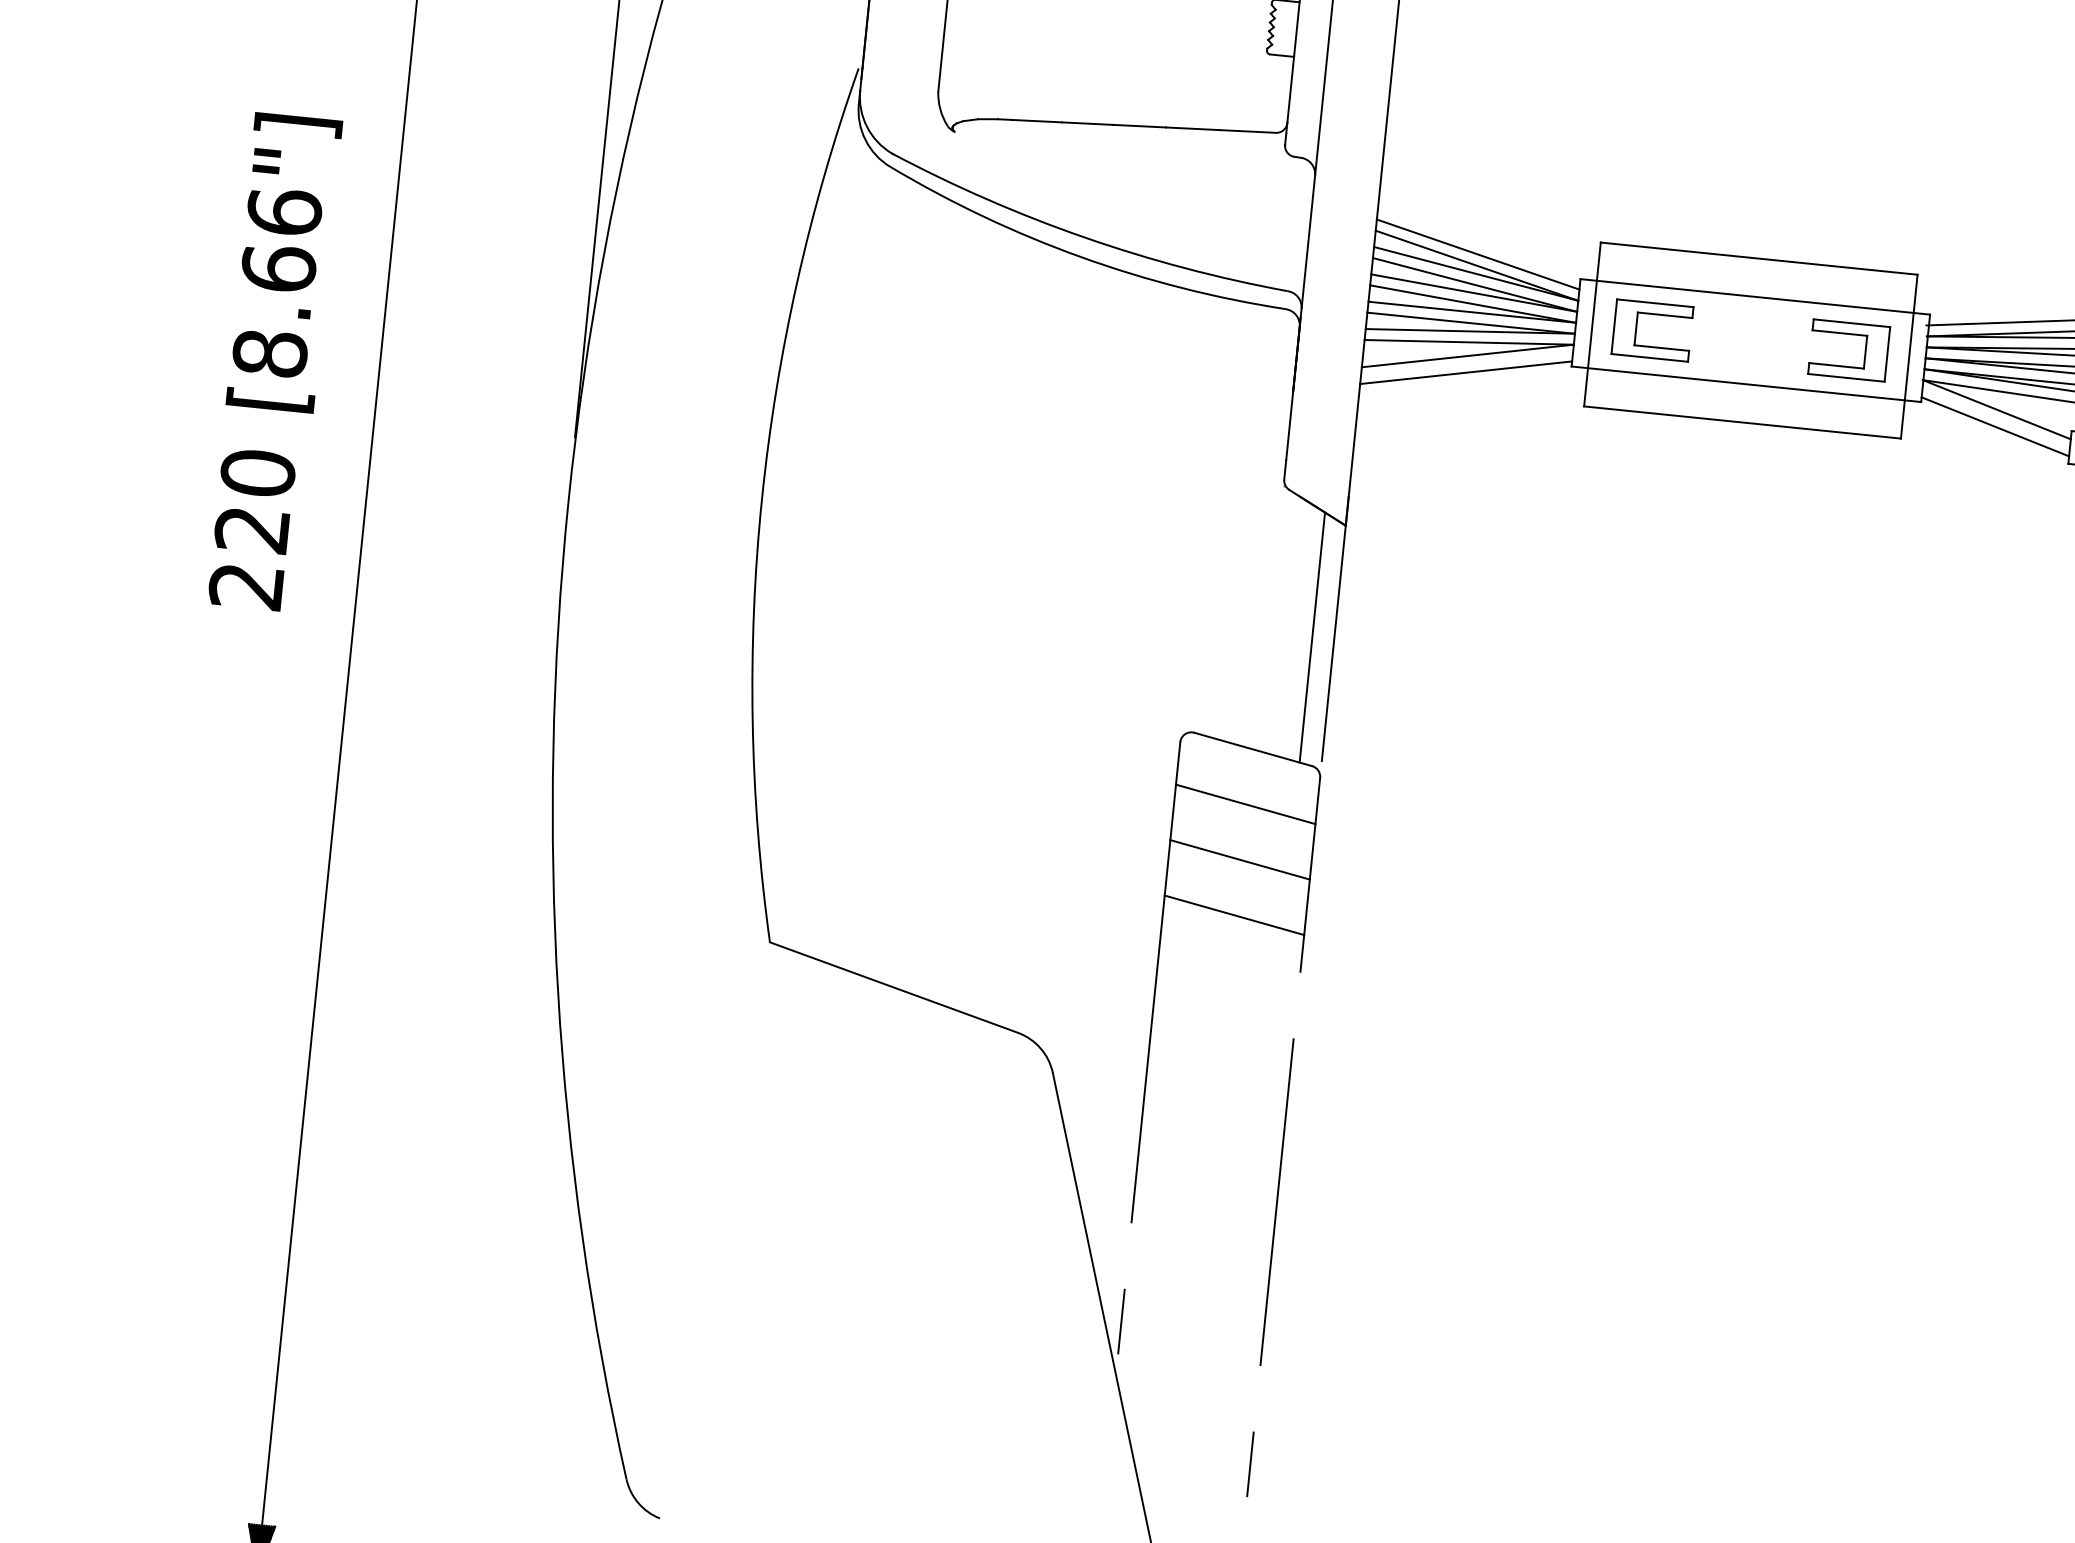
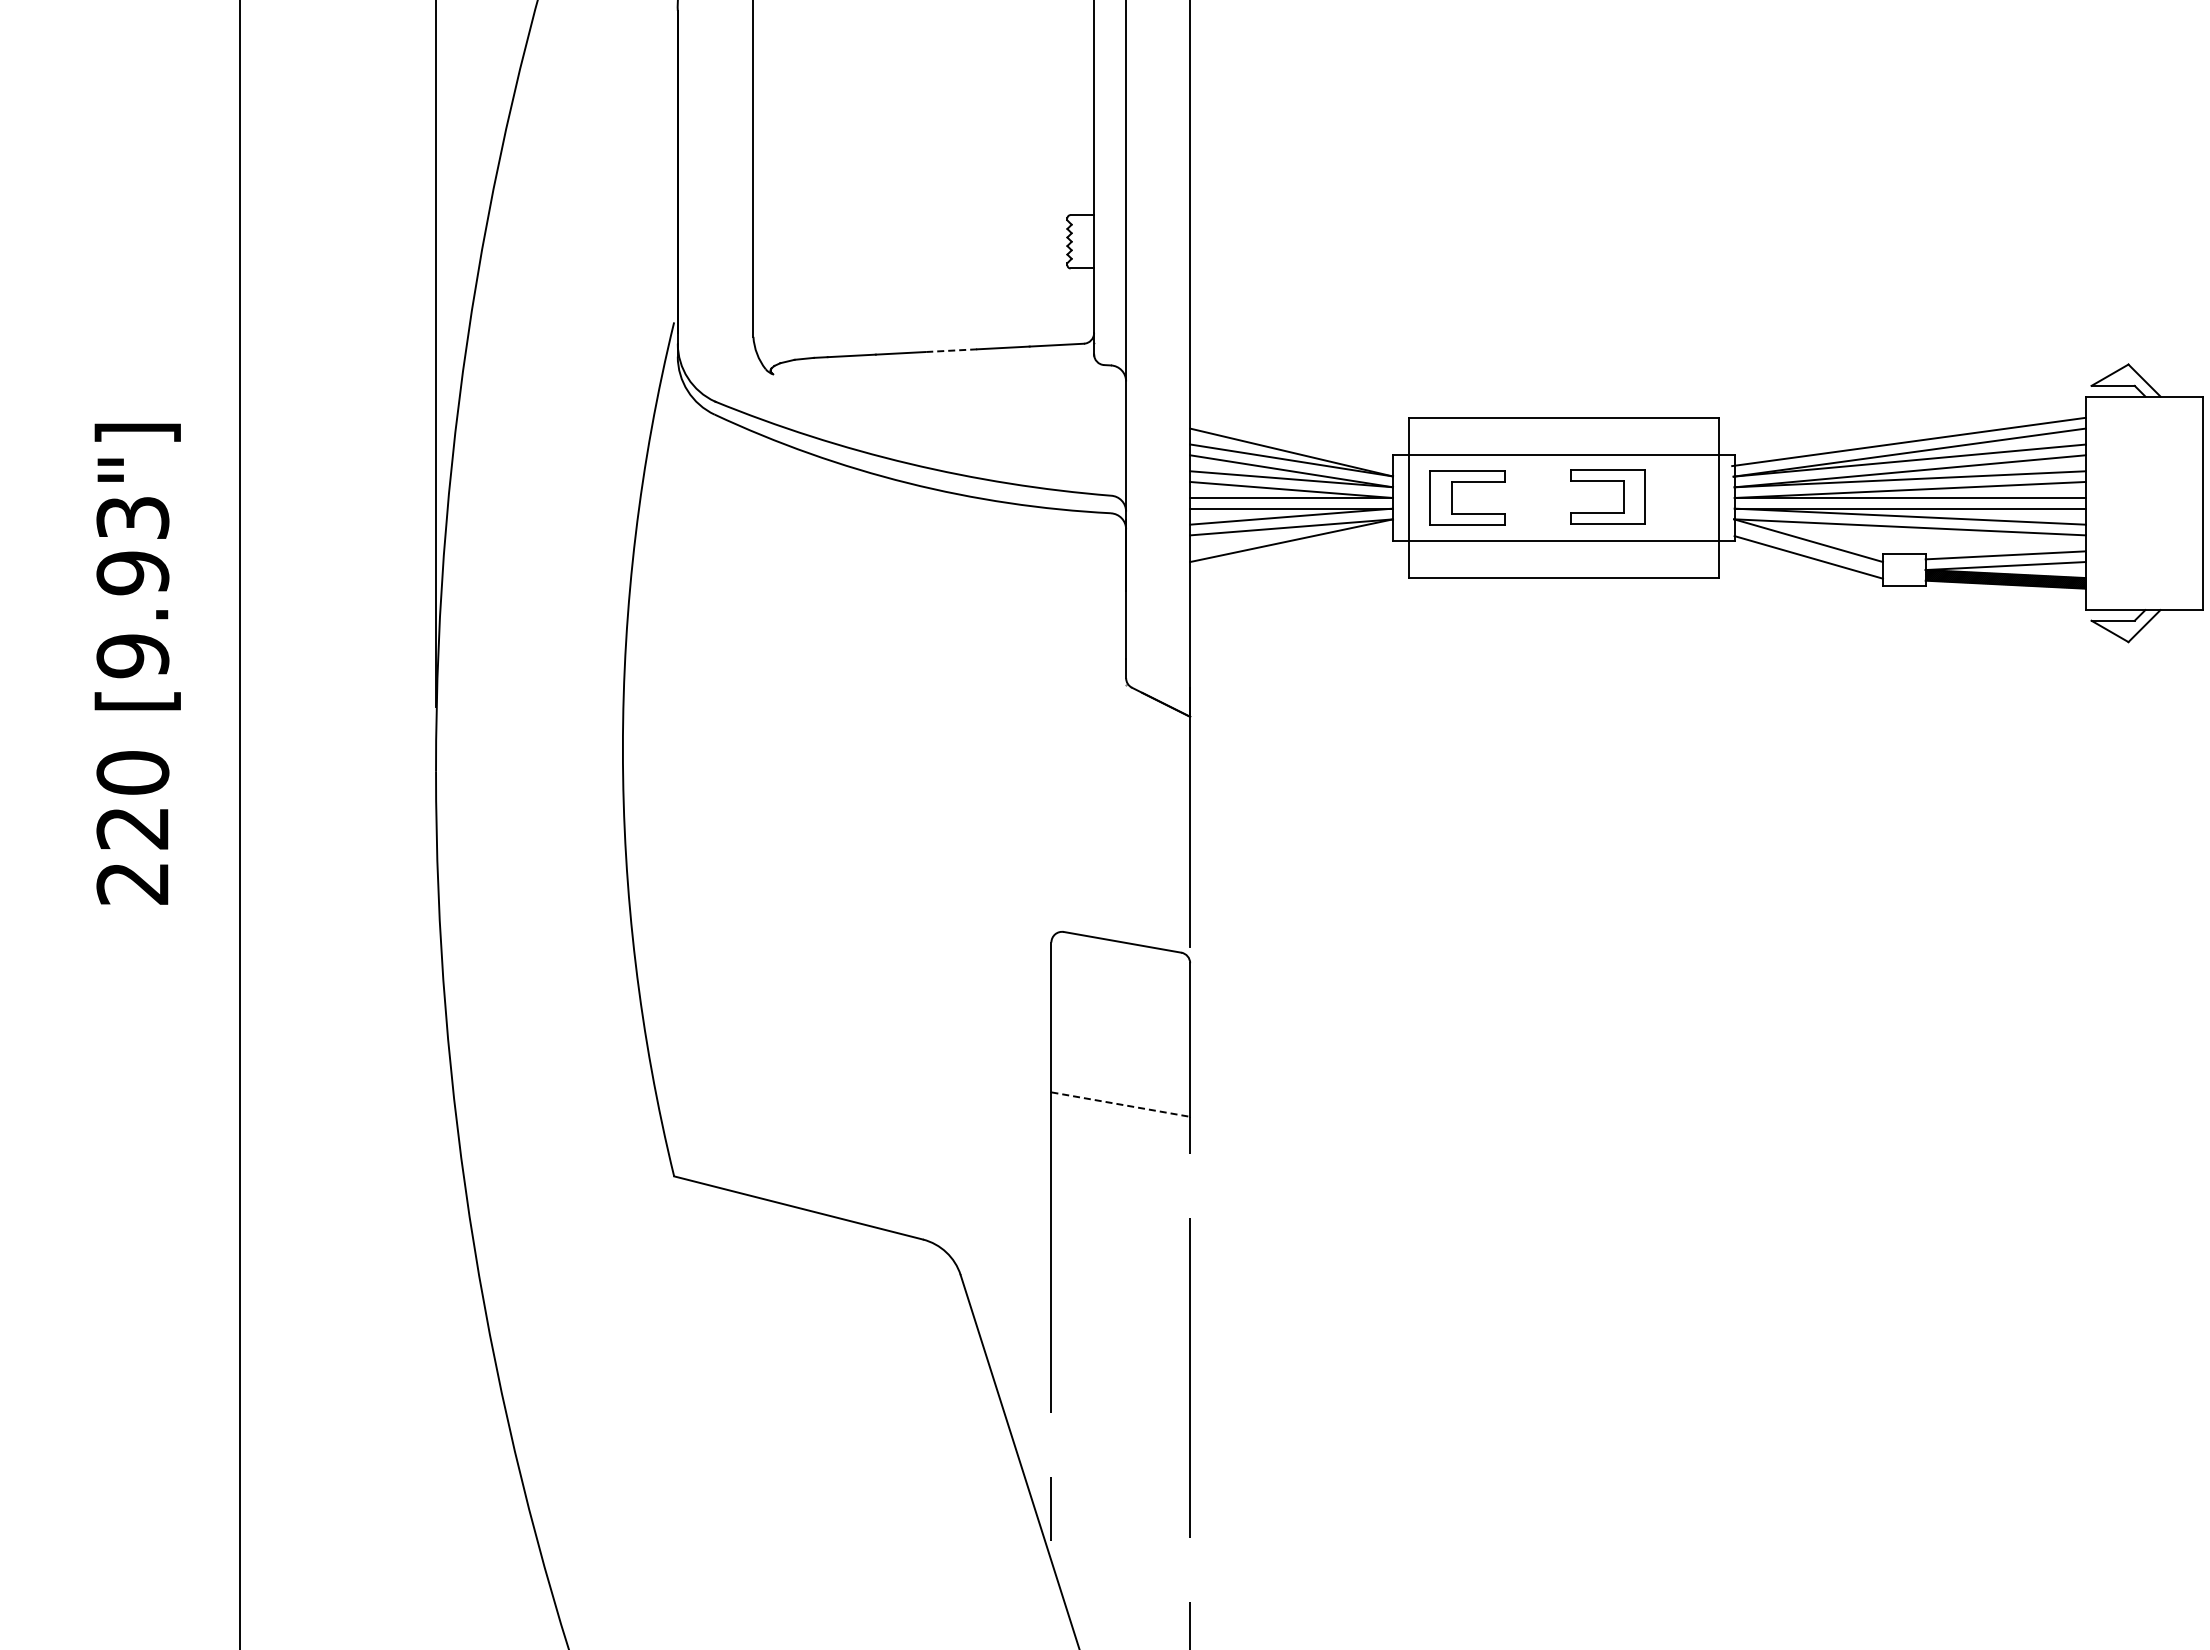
line: (1139, 126) -> (951, 350), solid -> dashed
line: (1478, 254) -> (1291, 441), removed
text: (276, 282) -> (132, 586), [8.66"] -> [9.93"]
part: (1850, 334) -> (1607, 481), moved
line: (1466, 372) -> (1291, 556), removed
line: (1311, 637) -> (1168, 828), removed
line: (1245, 803) -> (1120, 995), removed
line: (1239, 859) -> (1120, 1050), removed
line: (1235, 915) -> (1121, 1104), solid -> dashed

